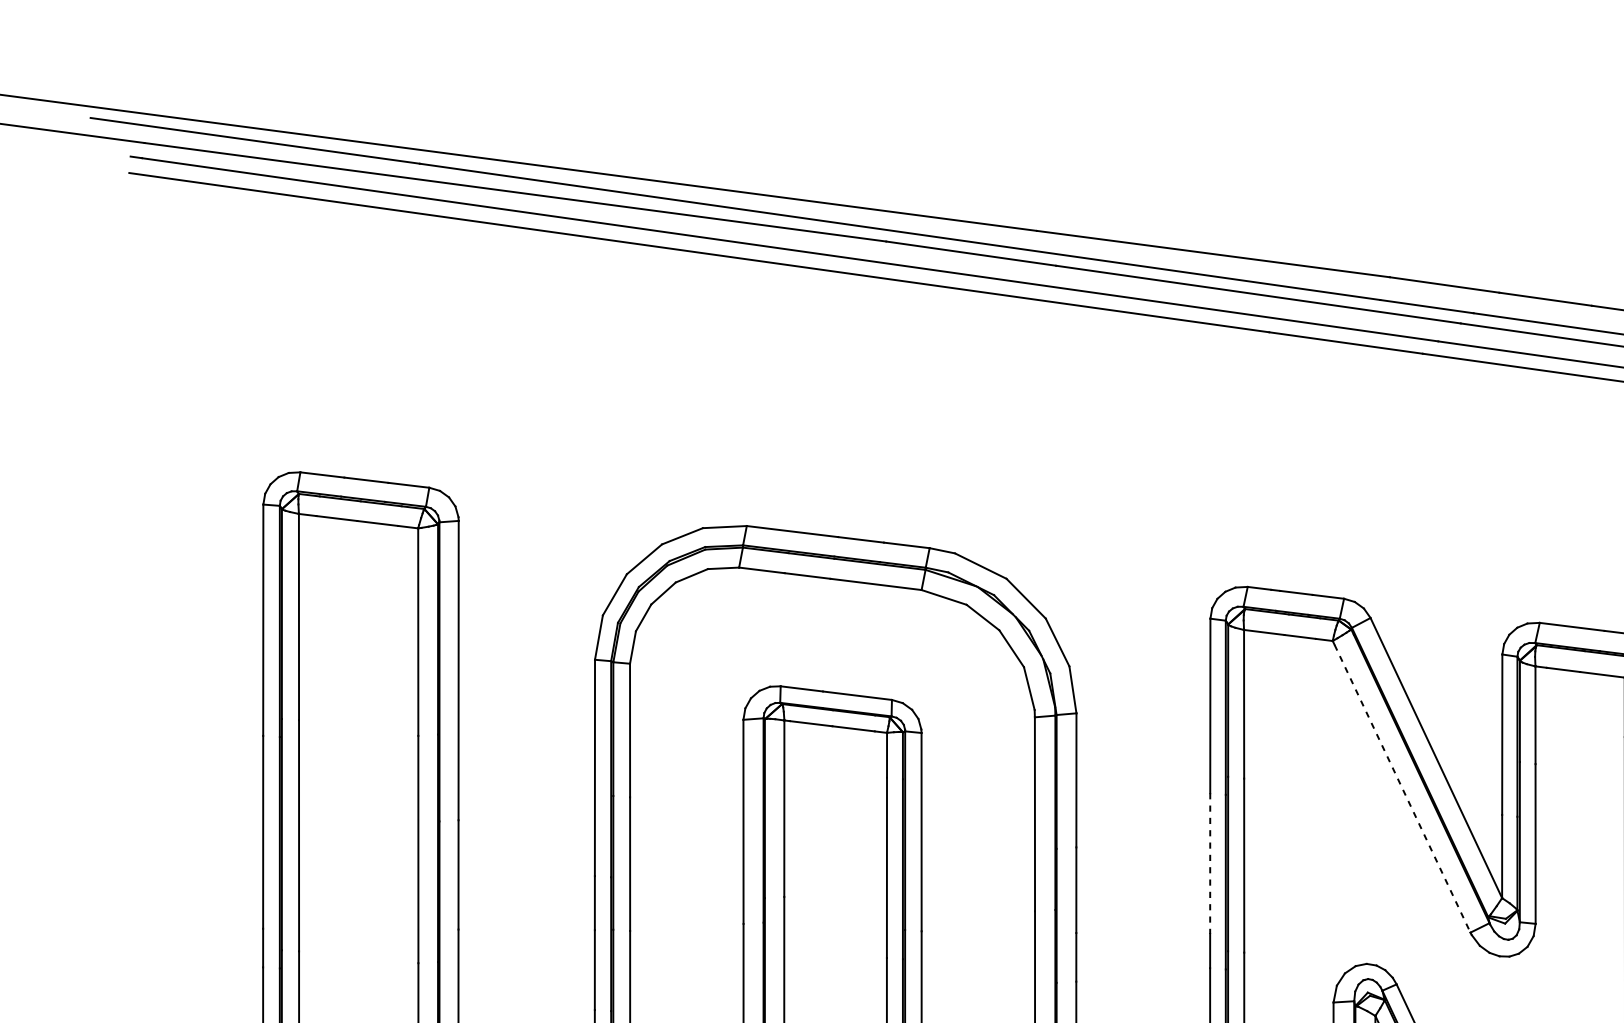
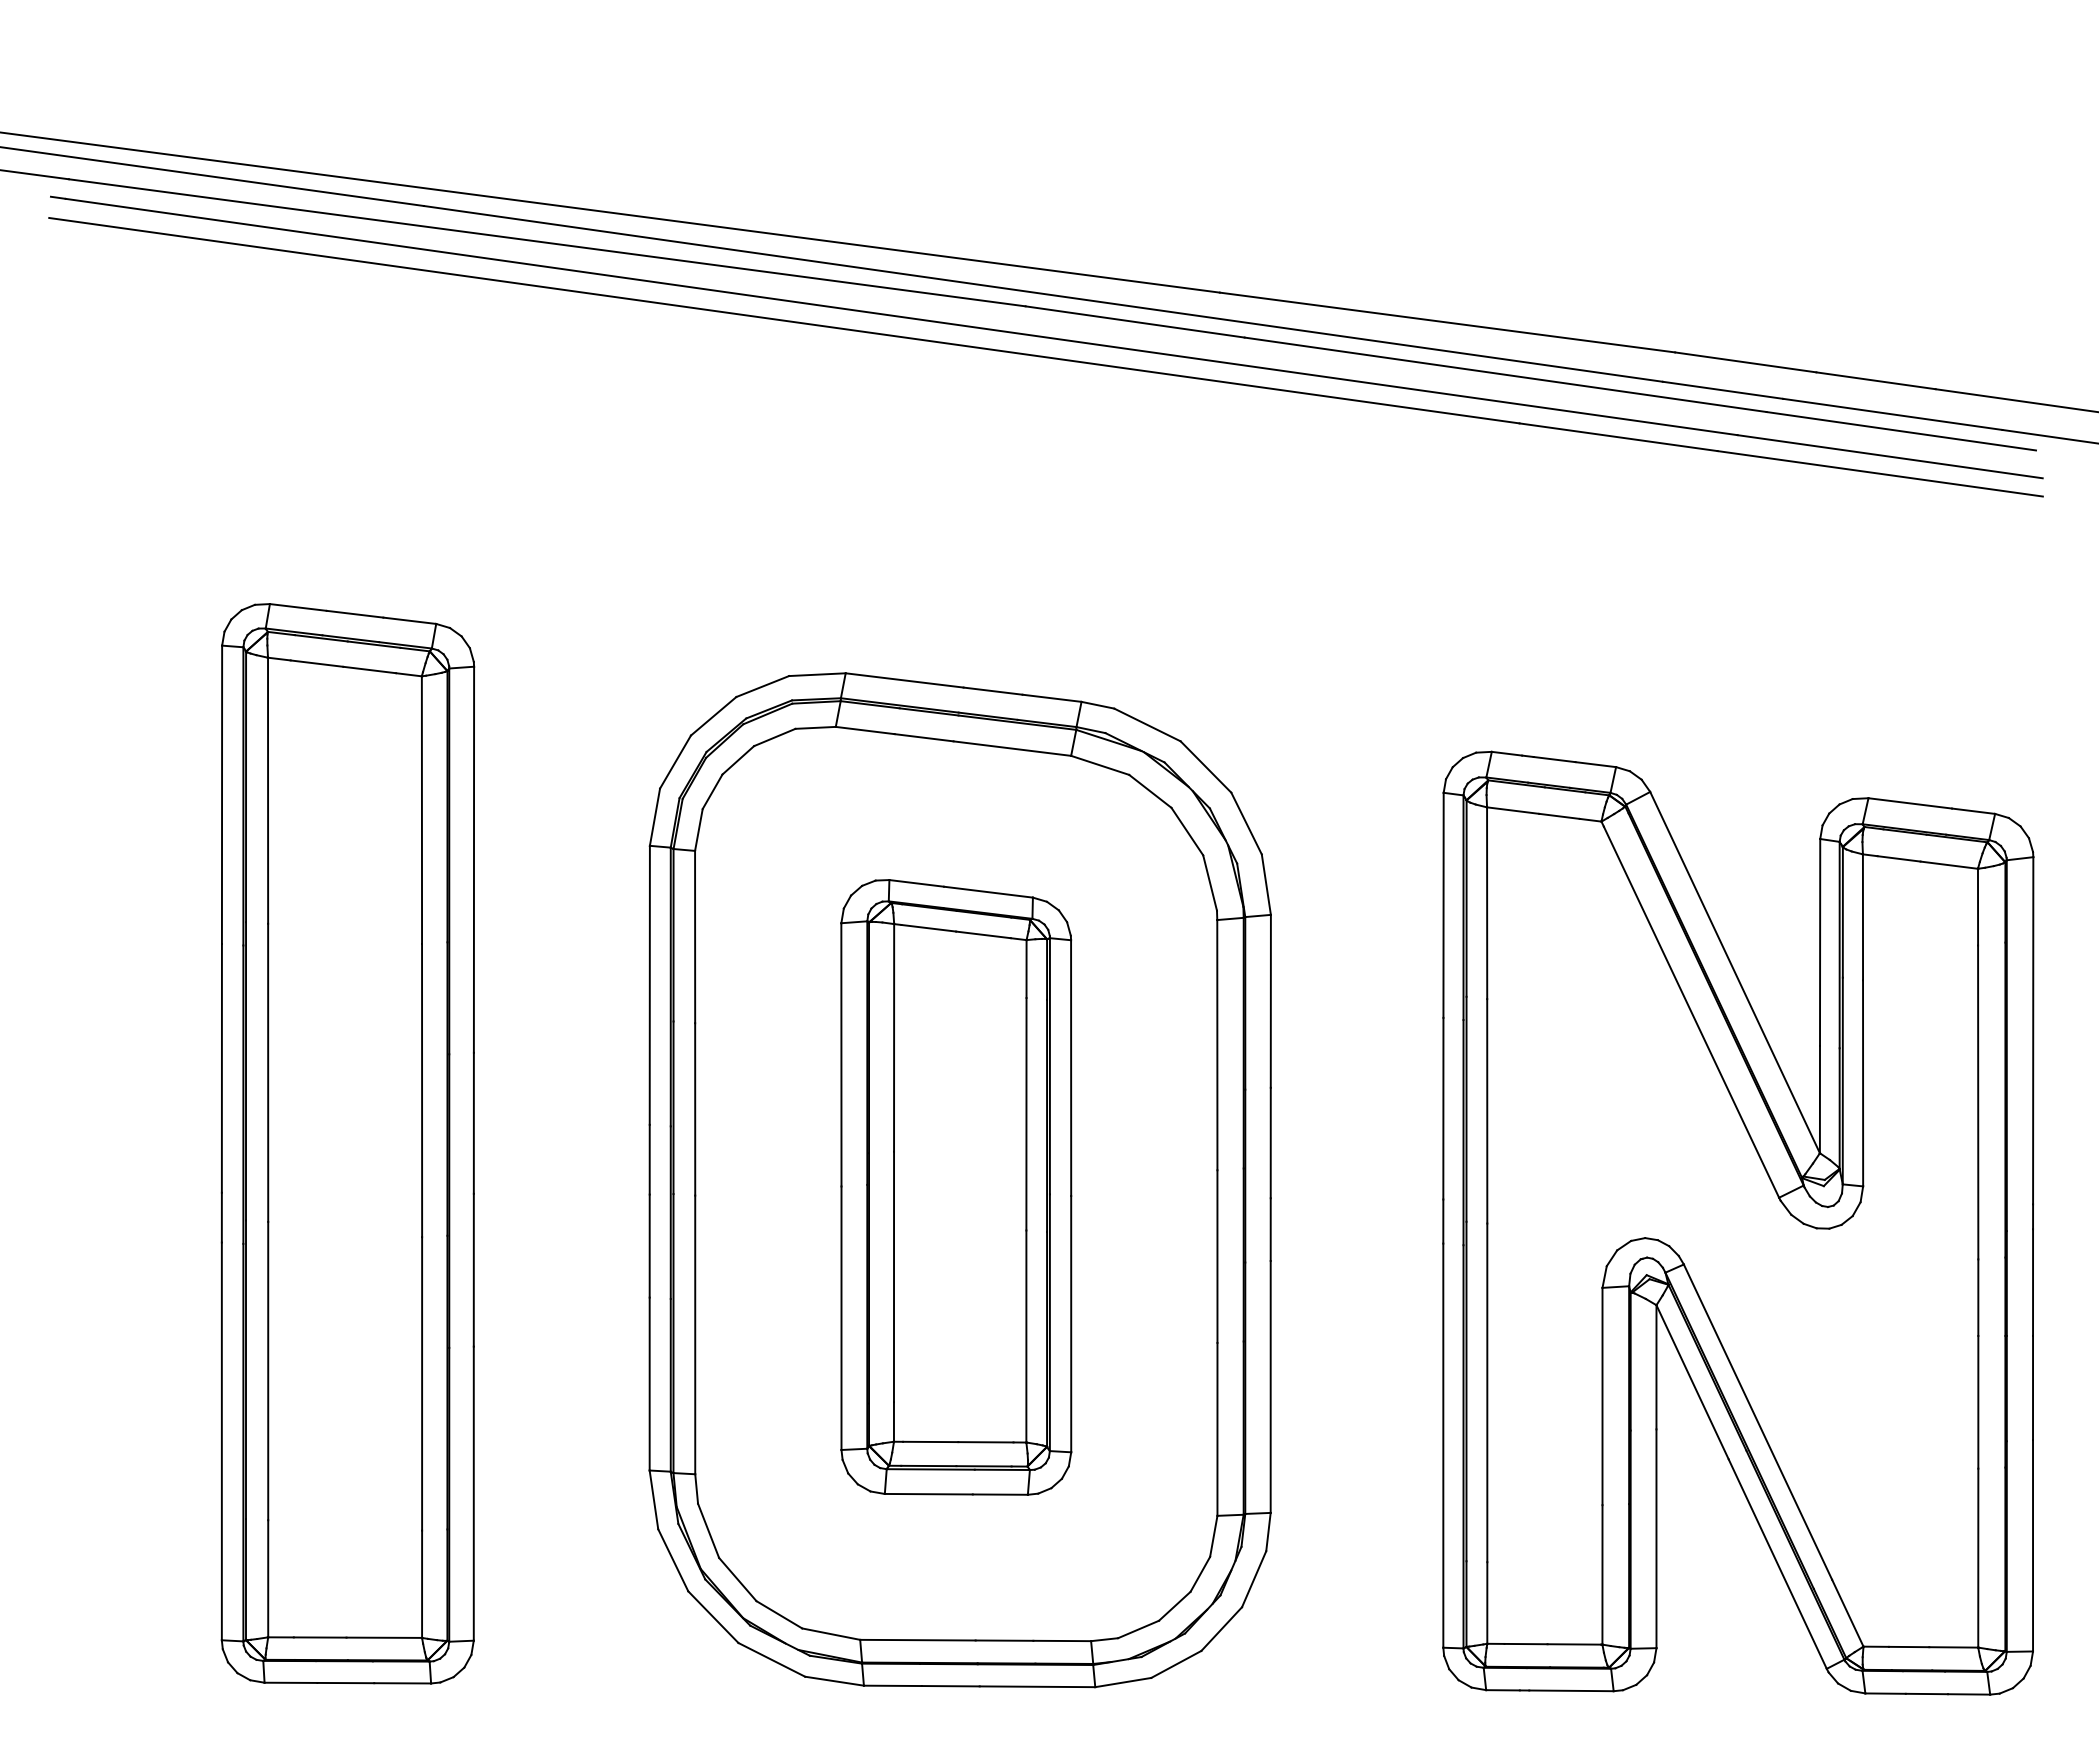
line: (1402, 789) -> (1691, 1012), dashed -> solid
line: (1210, 863) -> (1443, 1108), dashed -> solid

